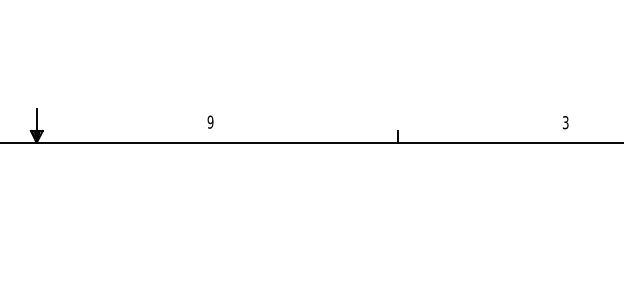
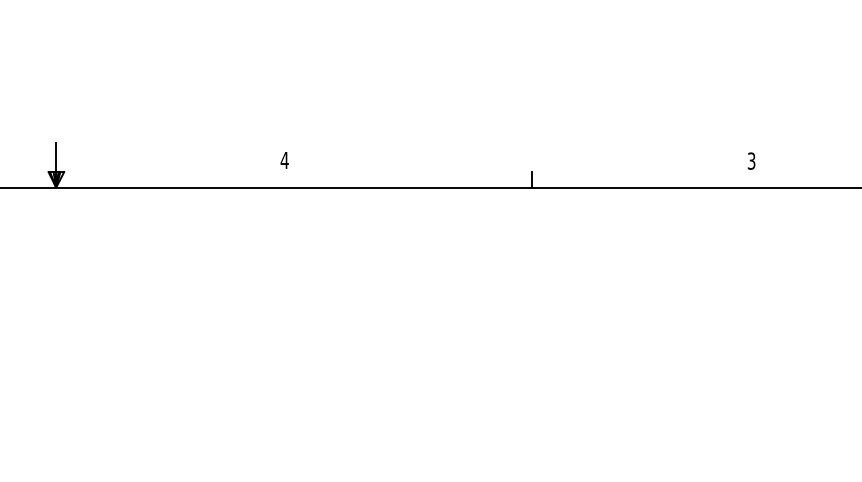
text: (210, 122) -> (284, 160), 9 -> 4

